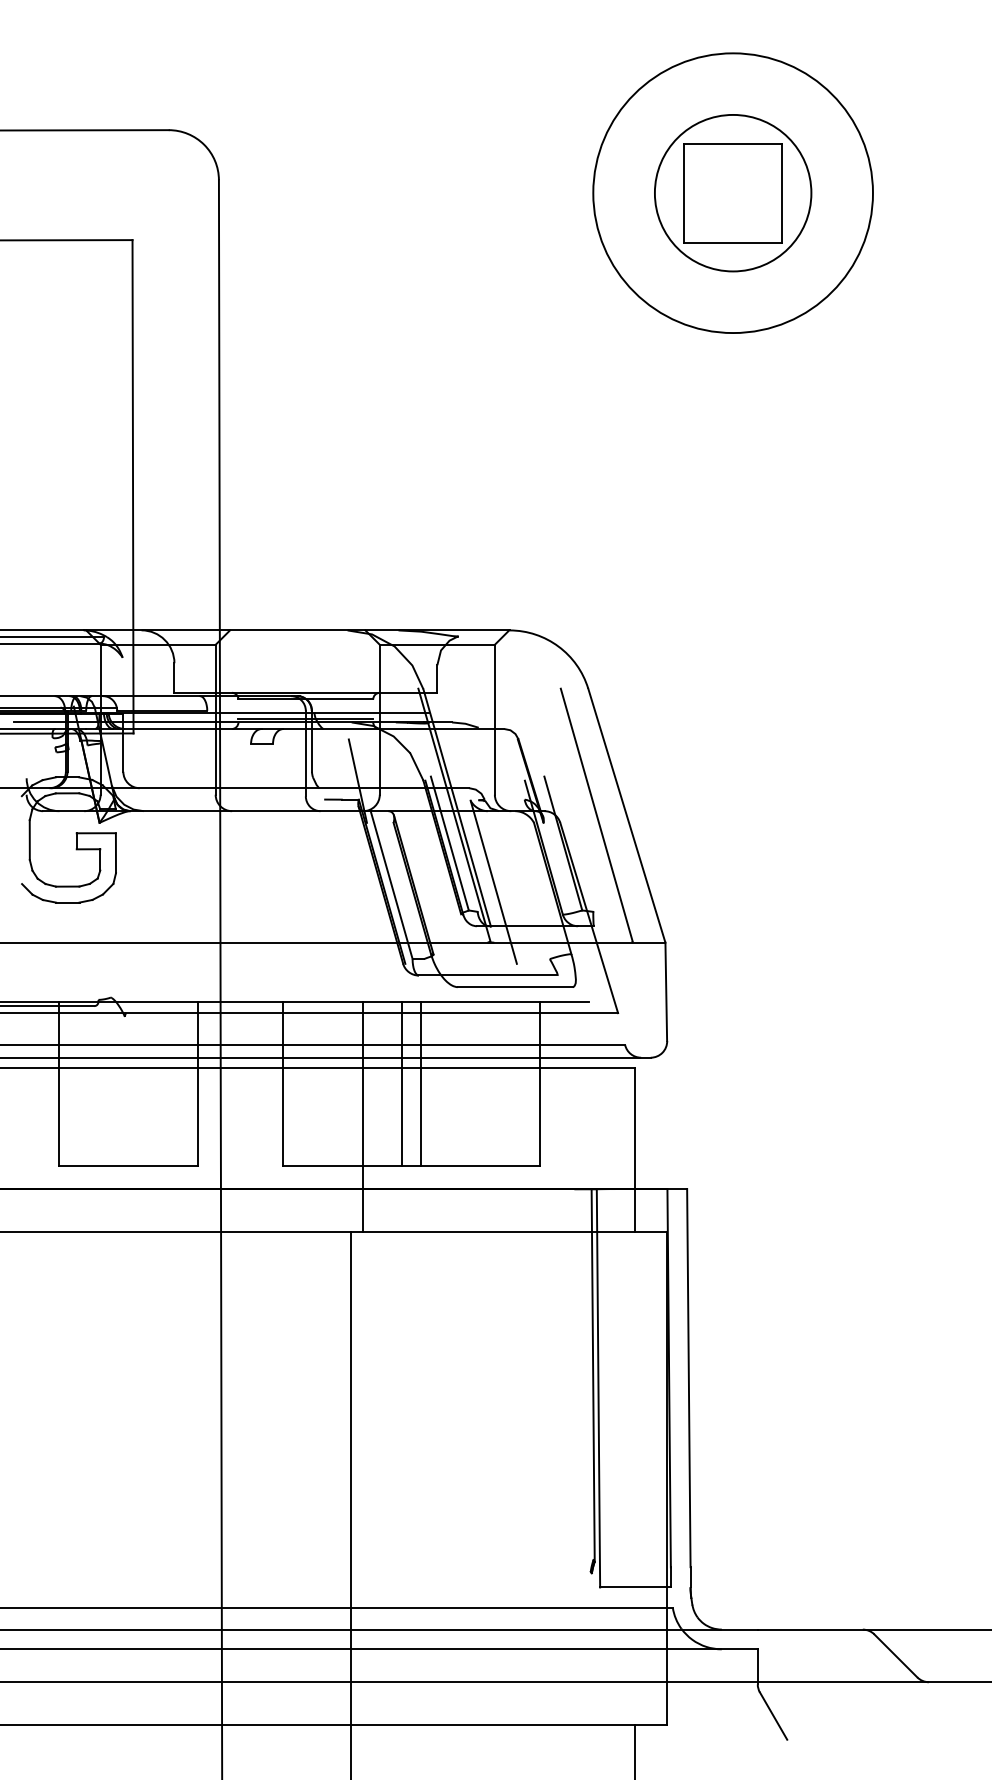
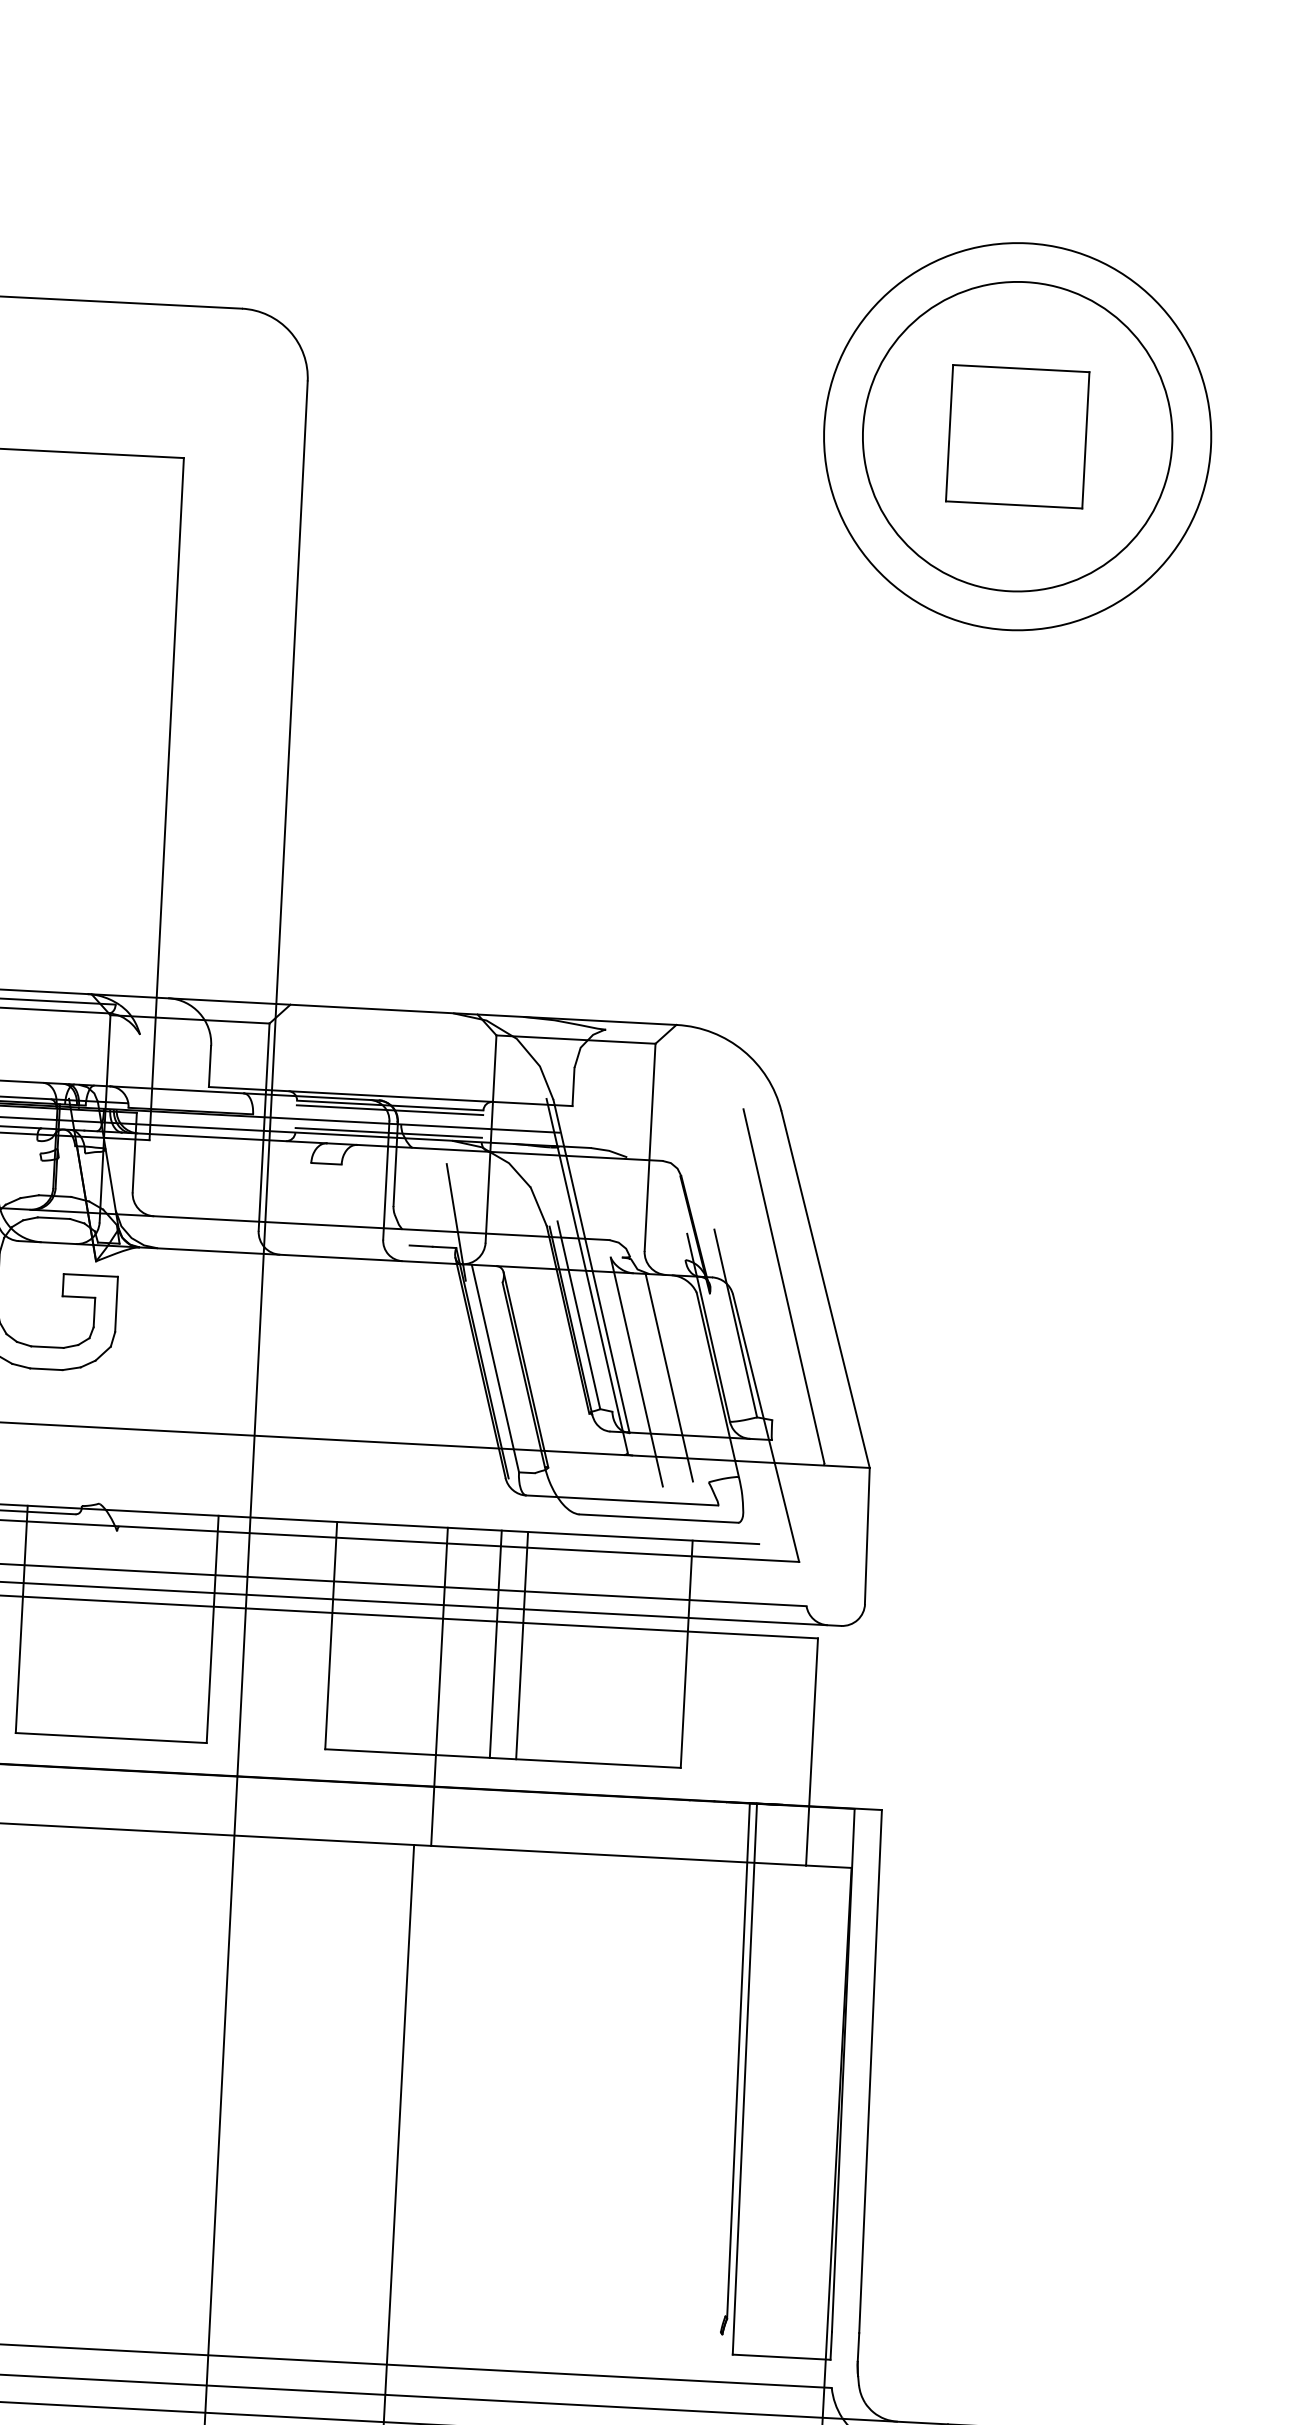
circle: (732, 192) -> (1016, 435), size x1.43
line: (305, 702) -> (389, 1109), added
line: (517, 885) -> (669, 1378), added

